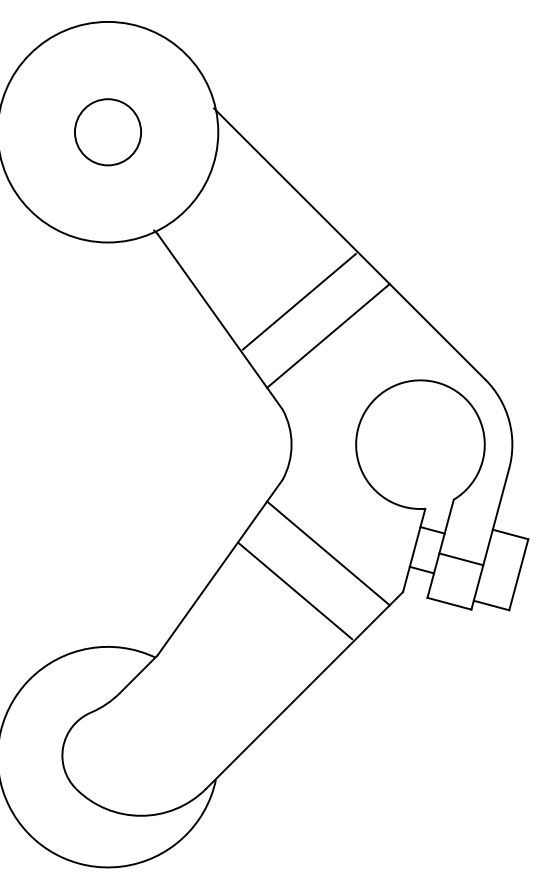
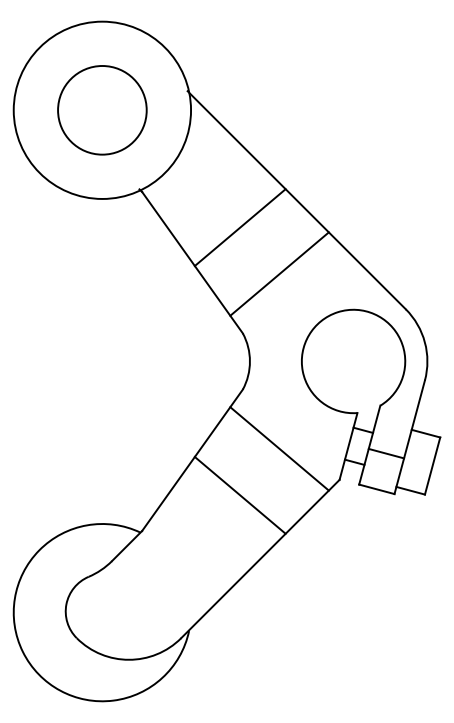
circle: (108, 132) -> (102, 110), size x1.67
line: (298, 301) -> (239, 227), moved
line: (294, 590) -> (239, 494), moved

